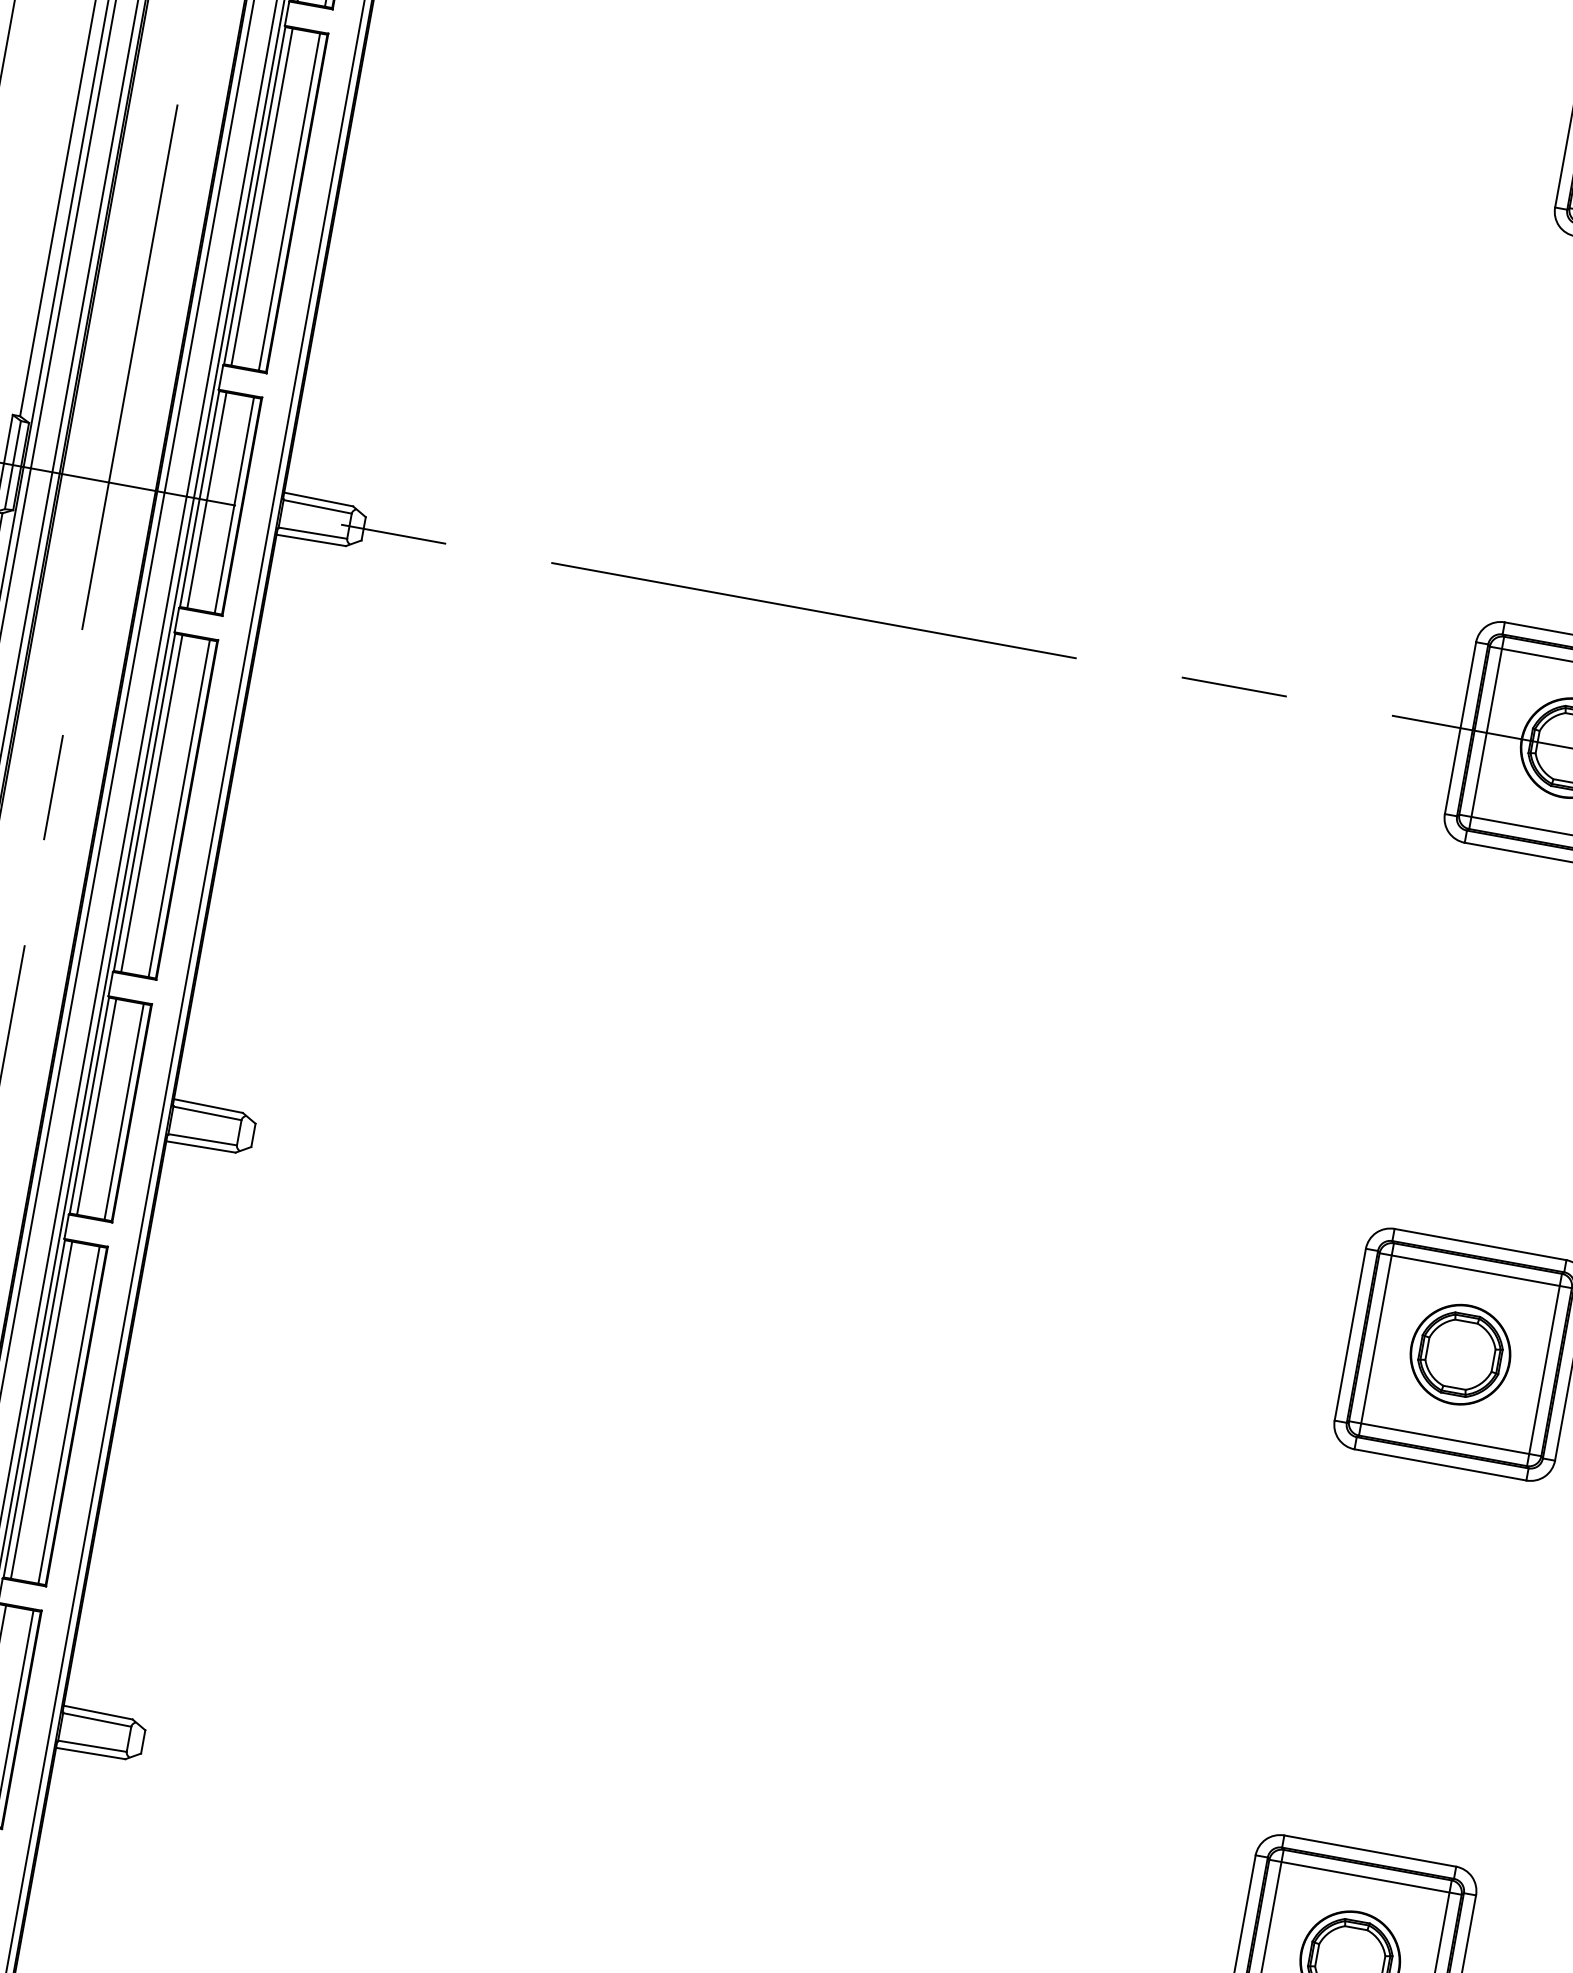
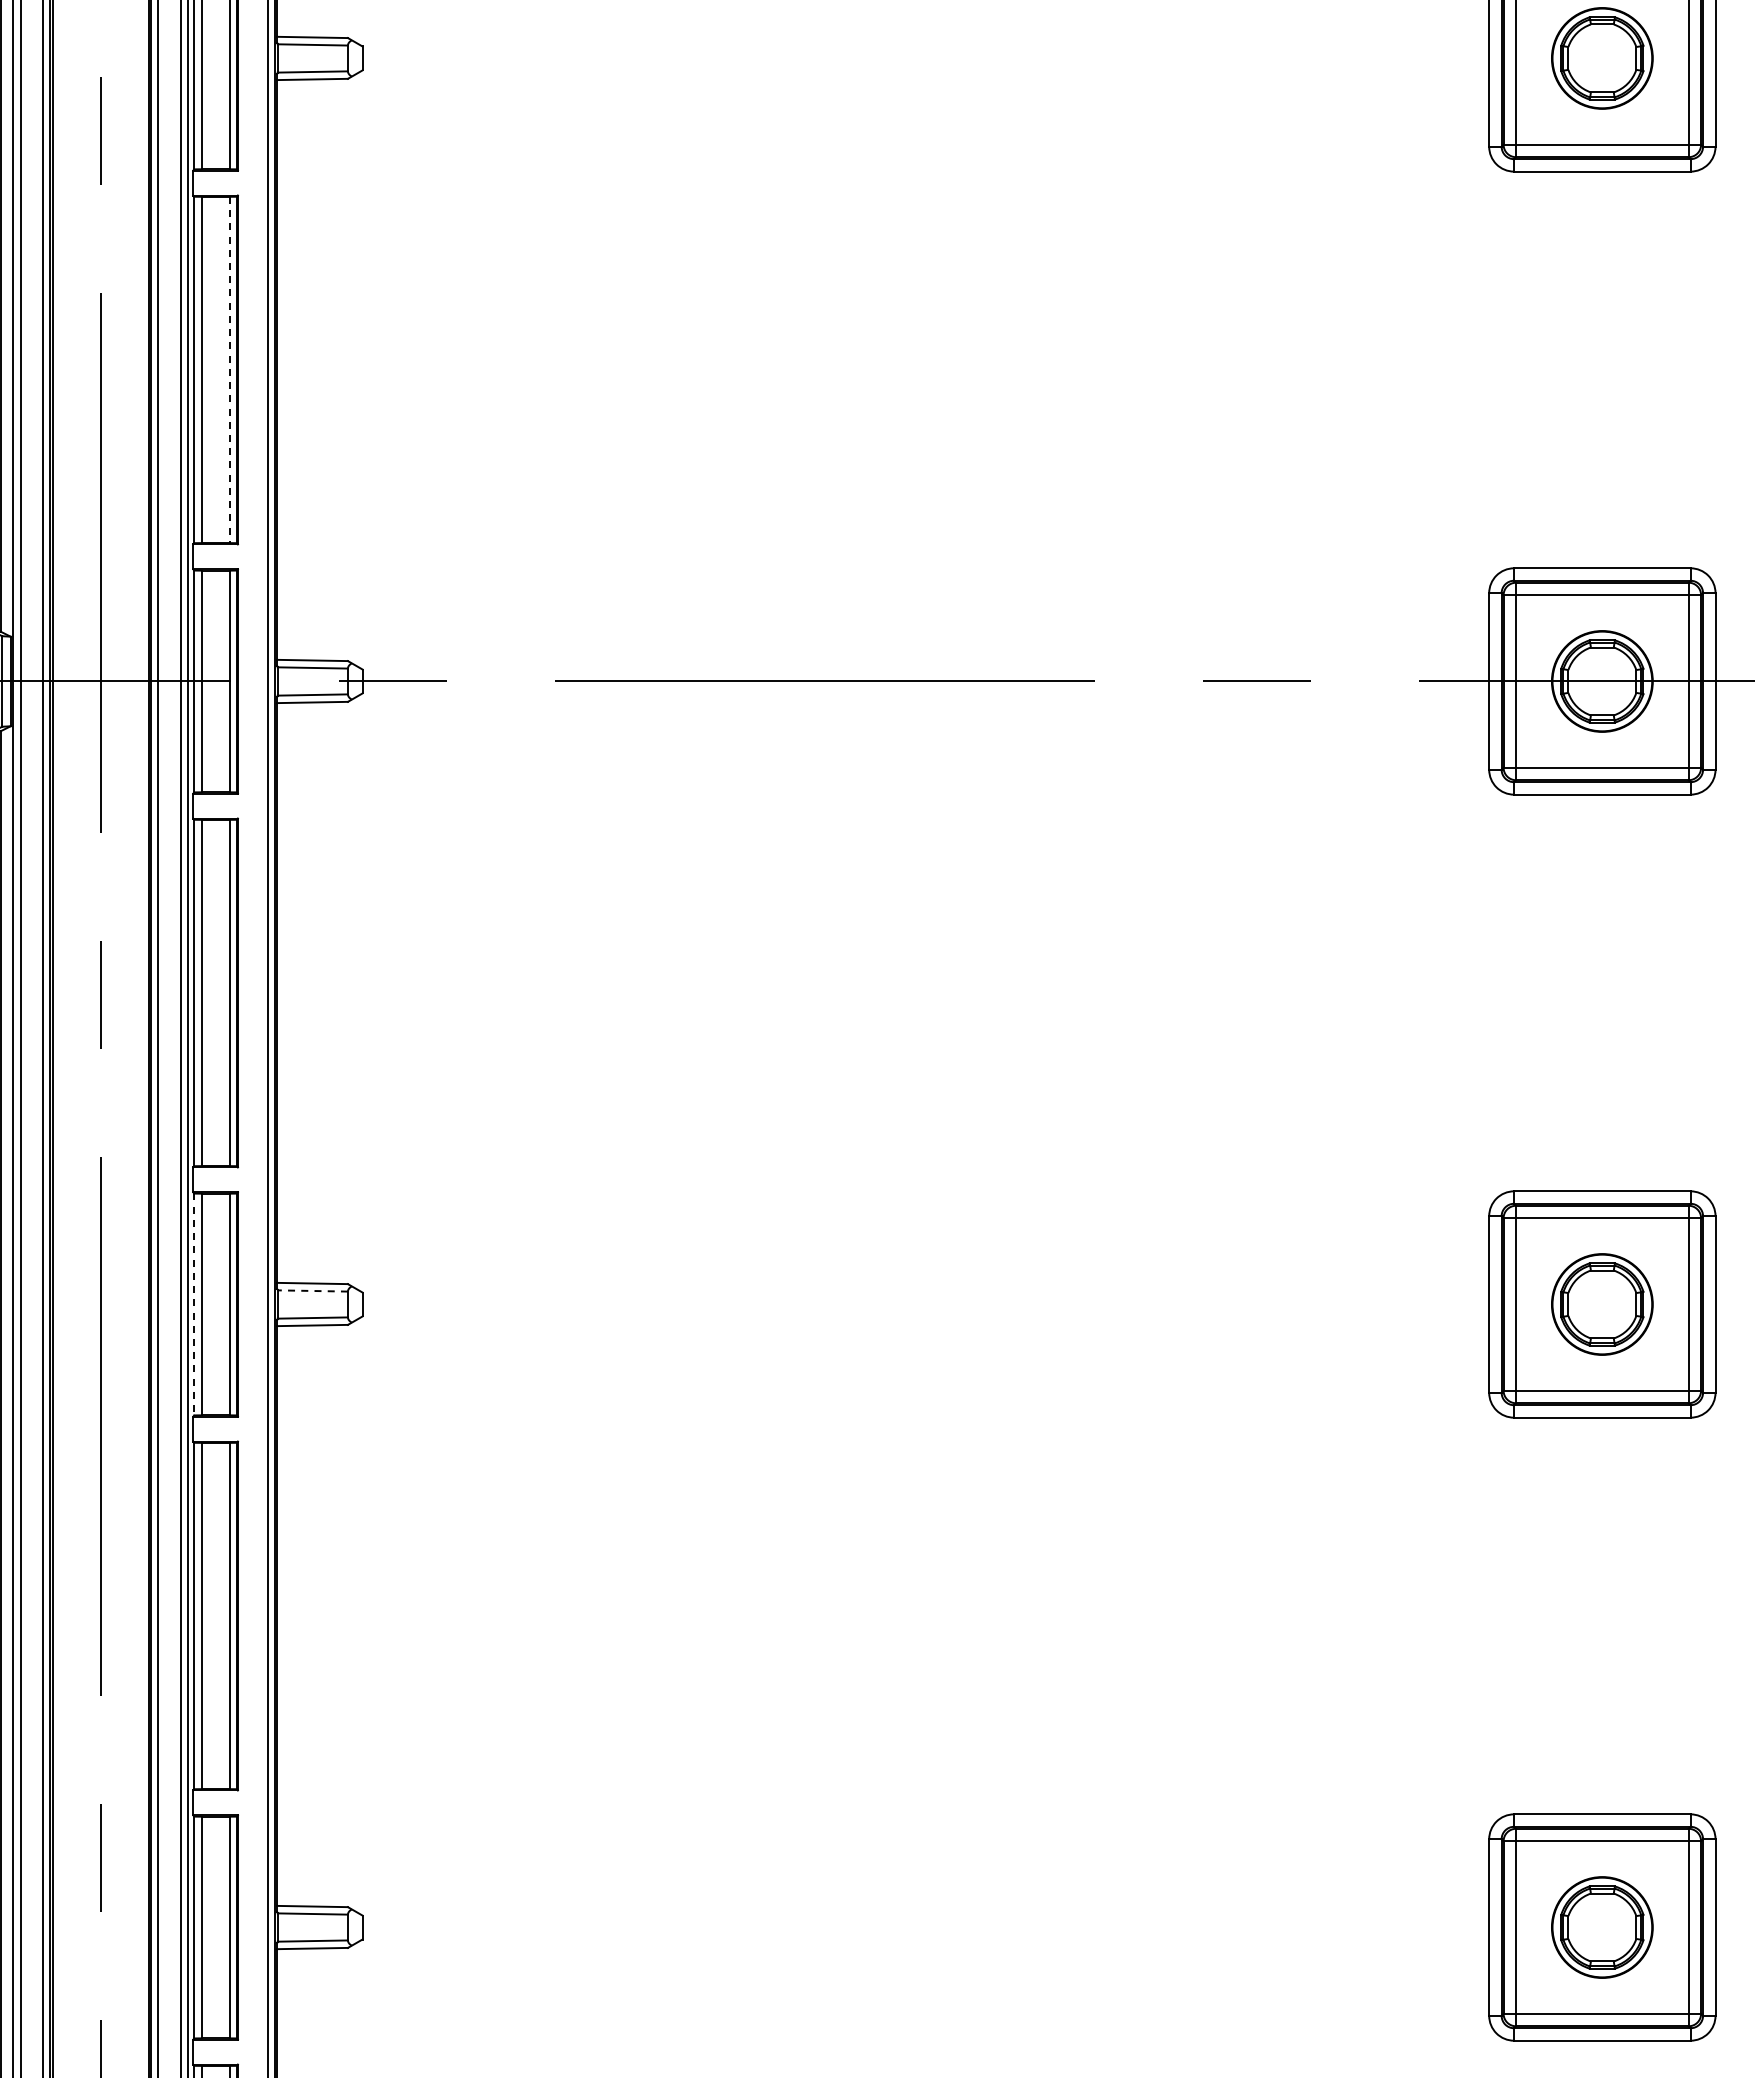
line: (289, 202) -> (229, 370), solid -> dashed
line: (89, 1106) -> (194, 1305), solid -> dashed
line: (207, 1112) -> (312, 1290), solid -> dashed

